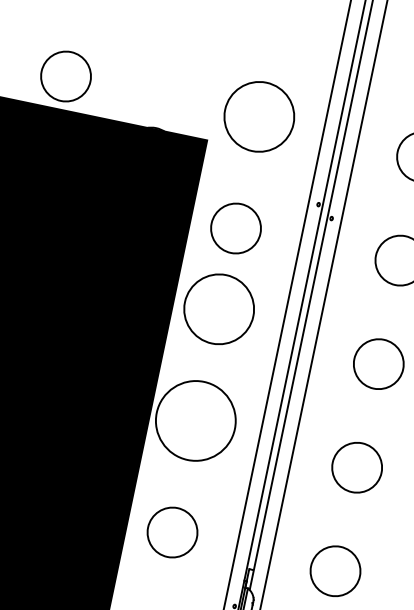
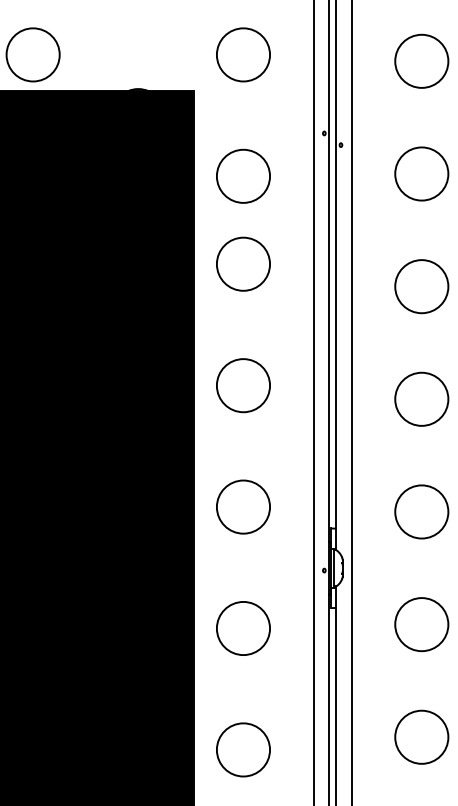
circle: (259, 116) -> (243, 54), size x0.71
circle: (219, 308) -> (243, 263), size x0.71
circle: (195, 420) -> (243, 385), size x0.62

